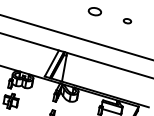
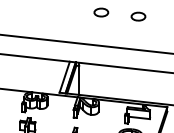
part: (127, 21) -> (138, 16), size x1.67

